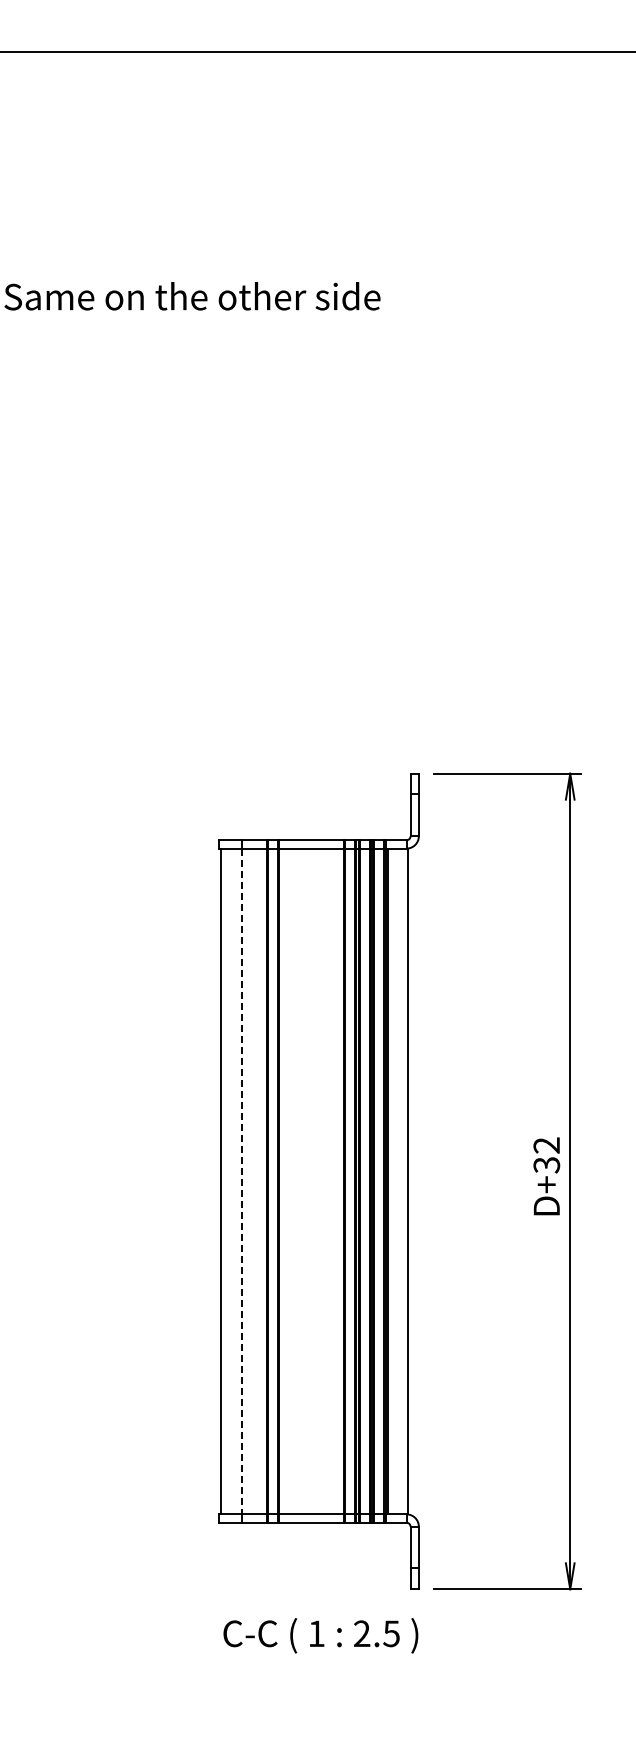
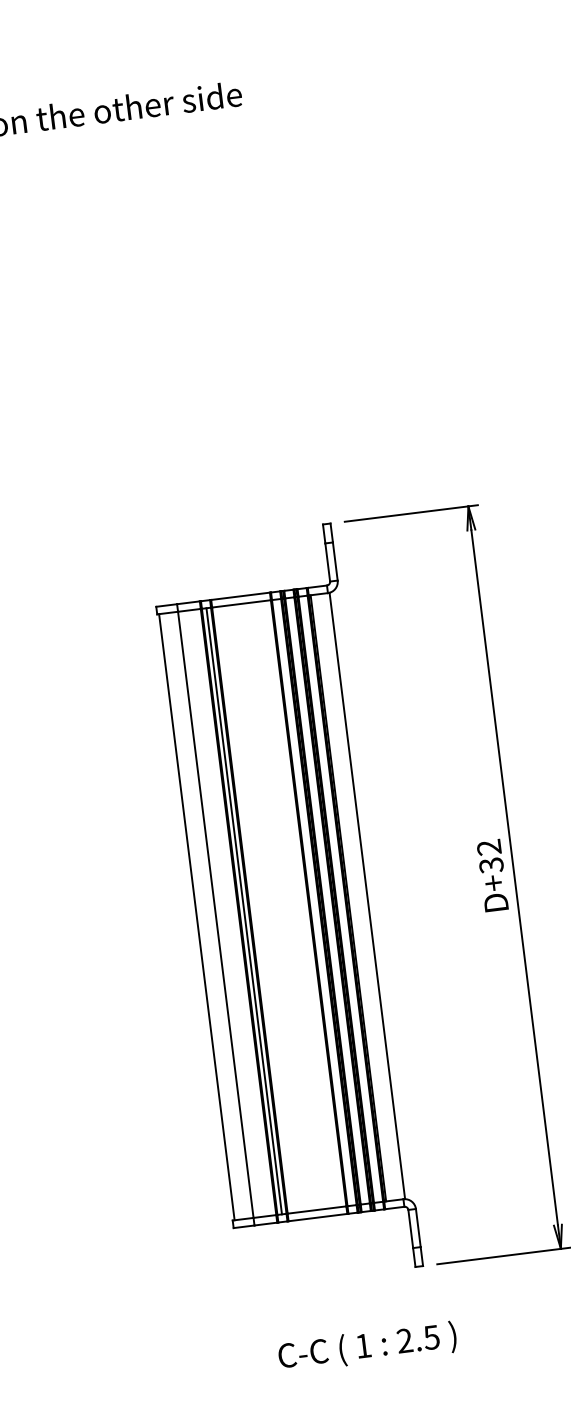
line: (241, 1181) -> (215, 914), dashed -> solid
line: (273, 1181) -> (244, 911), added
text: (320, 1635) -> (367, 1347), moved

